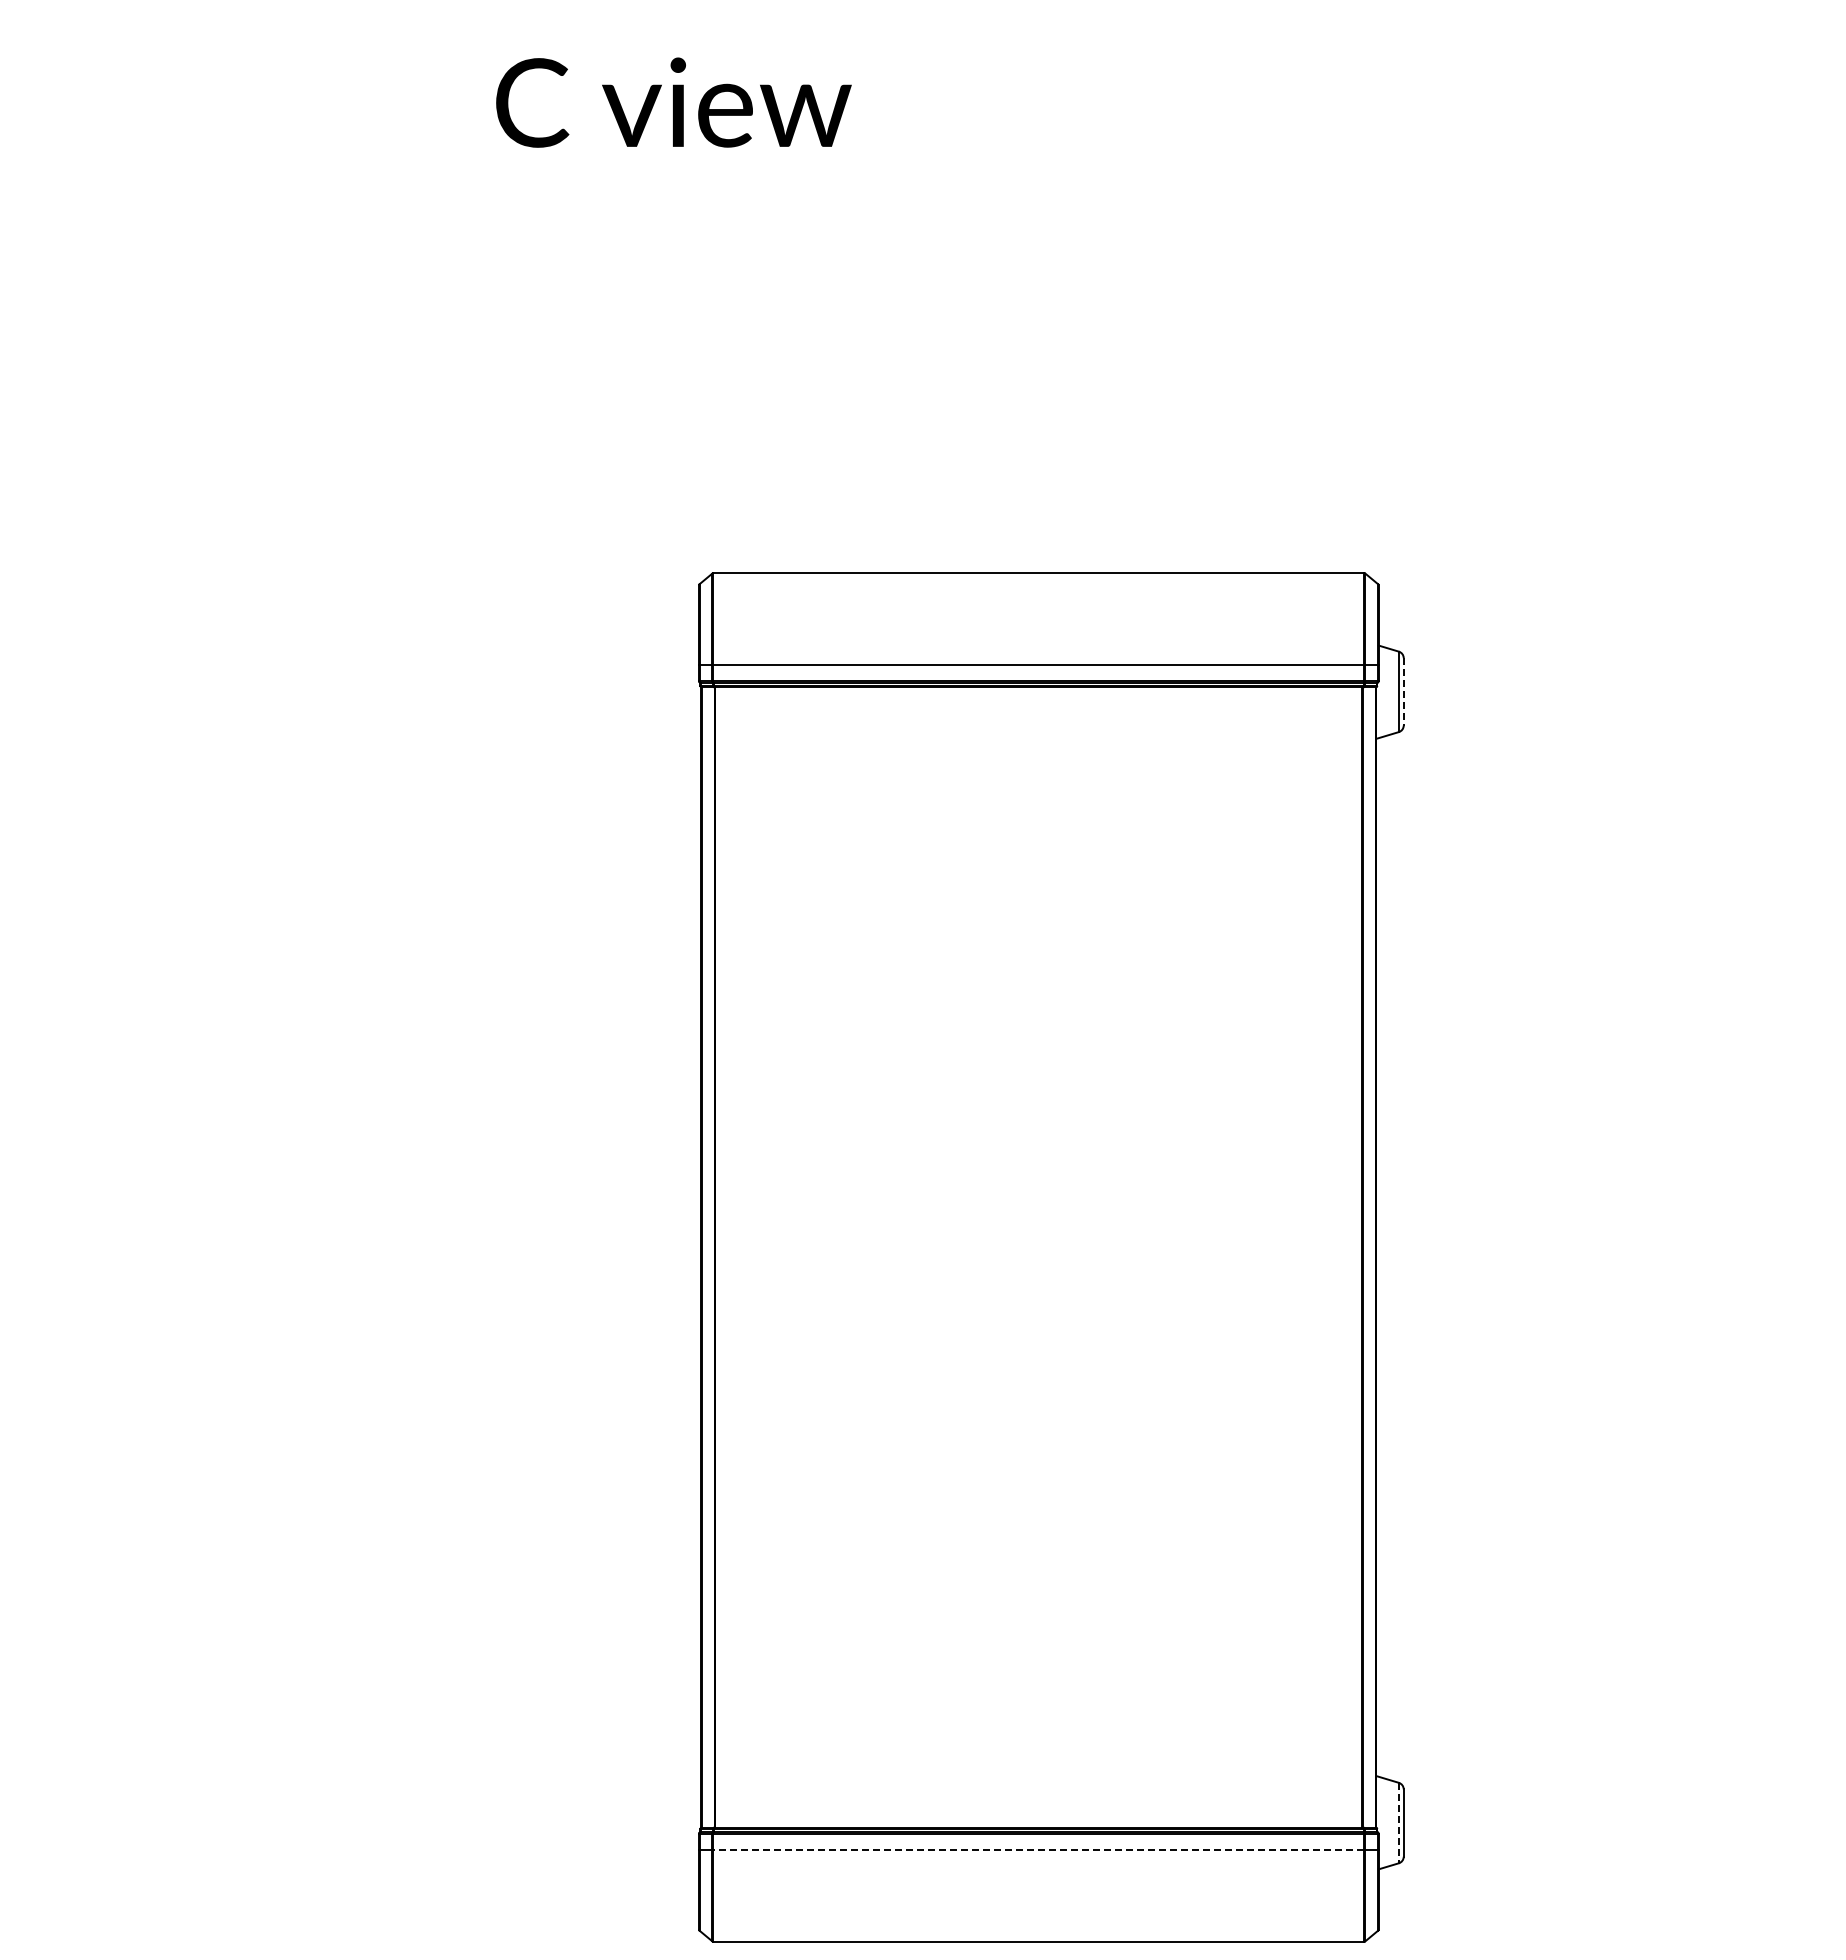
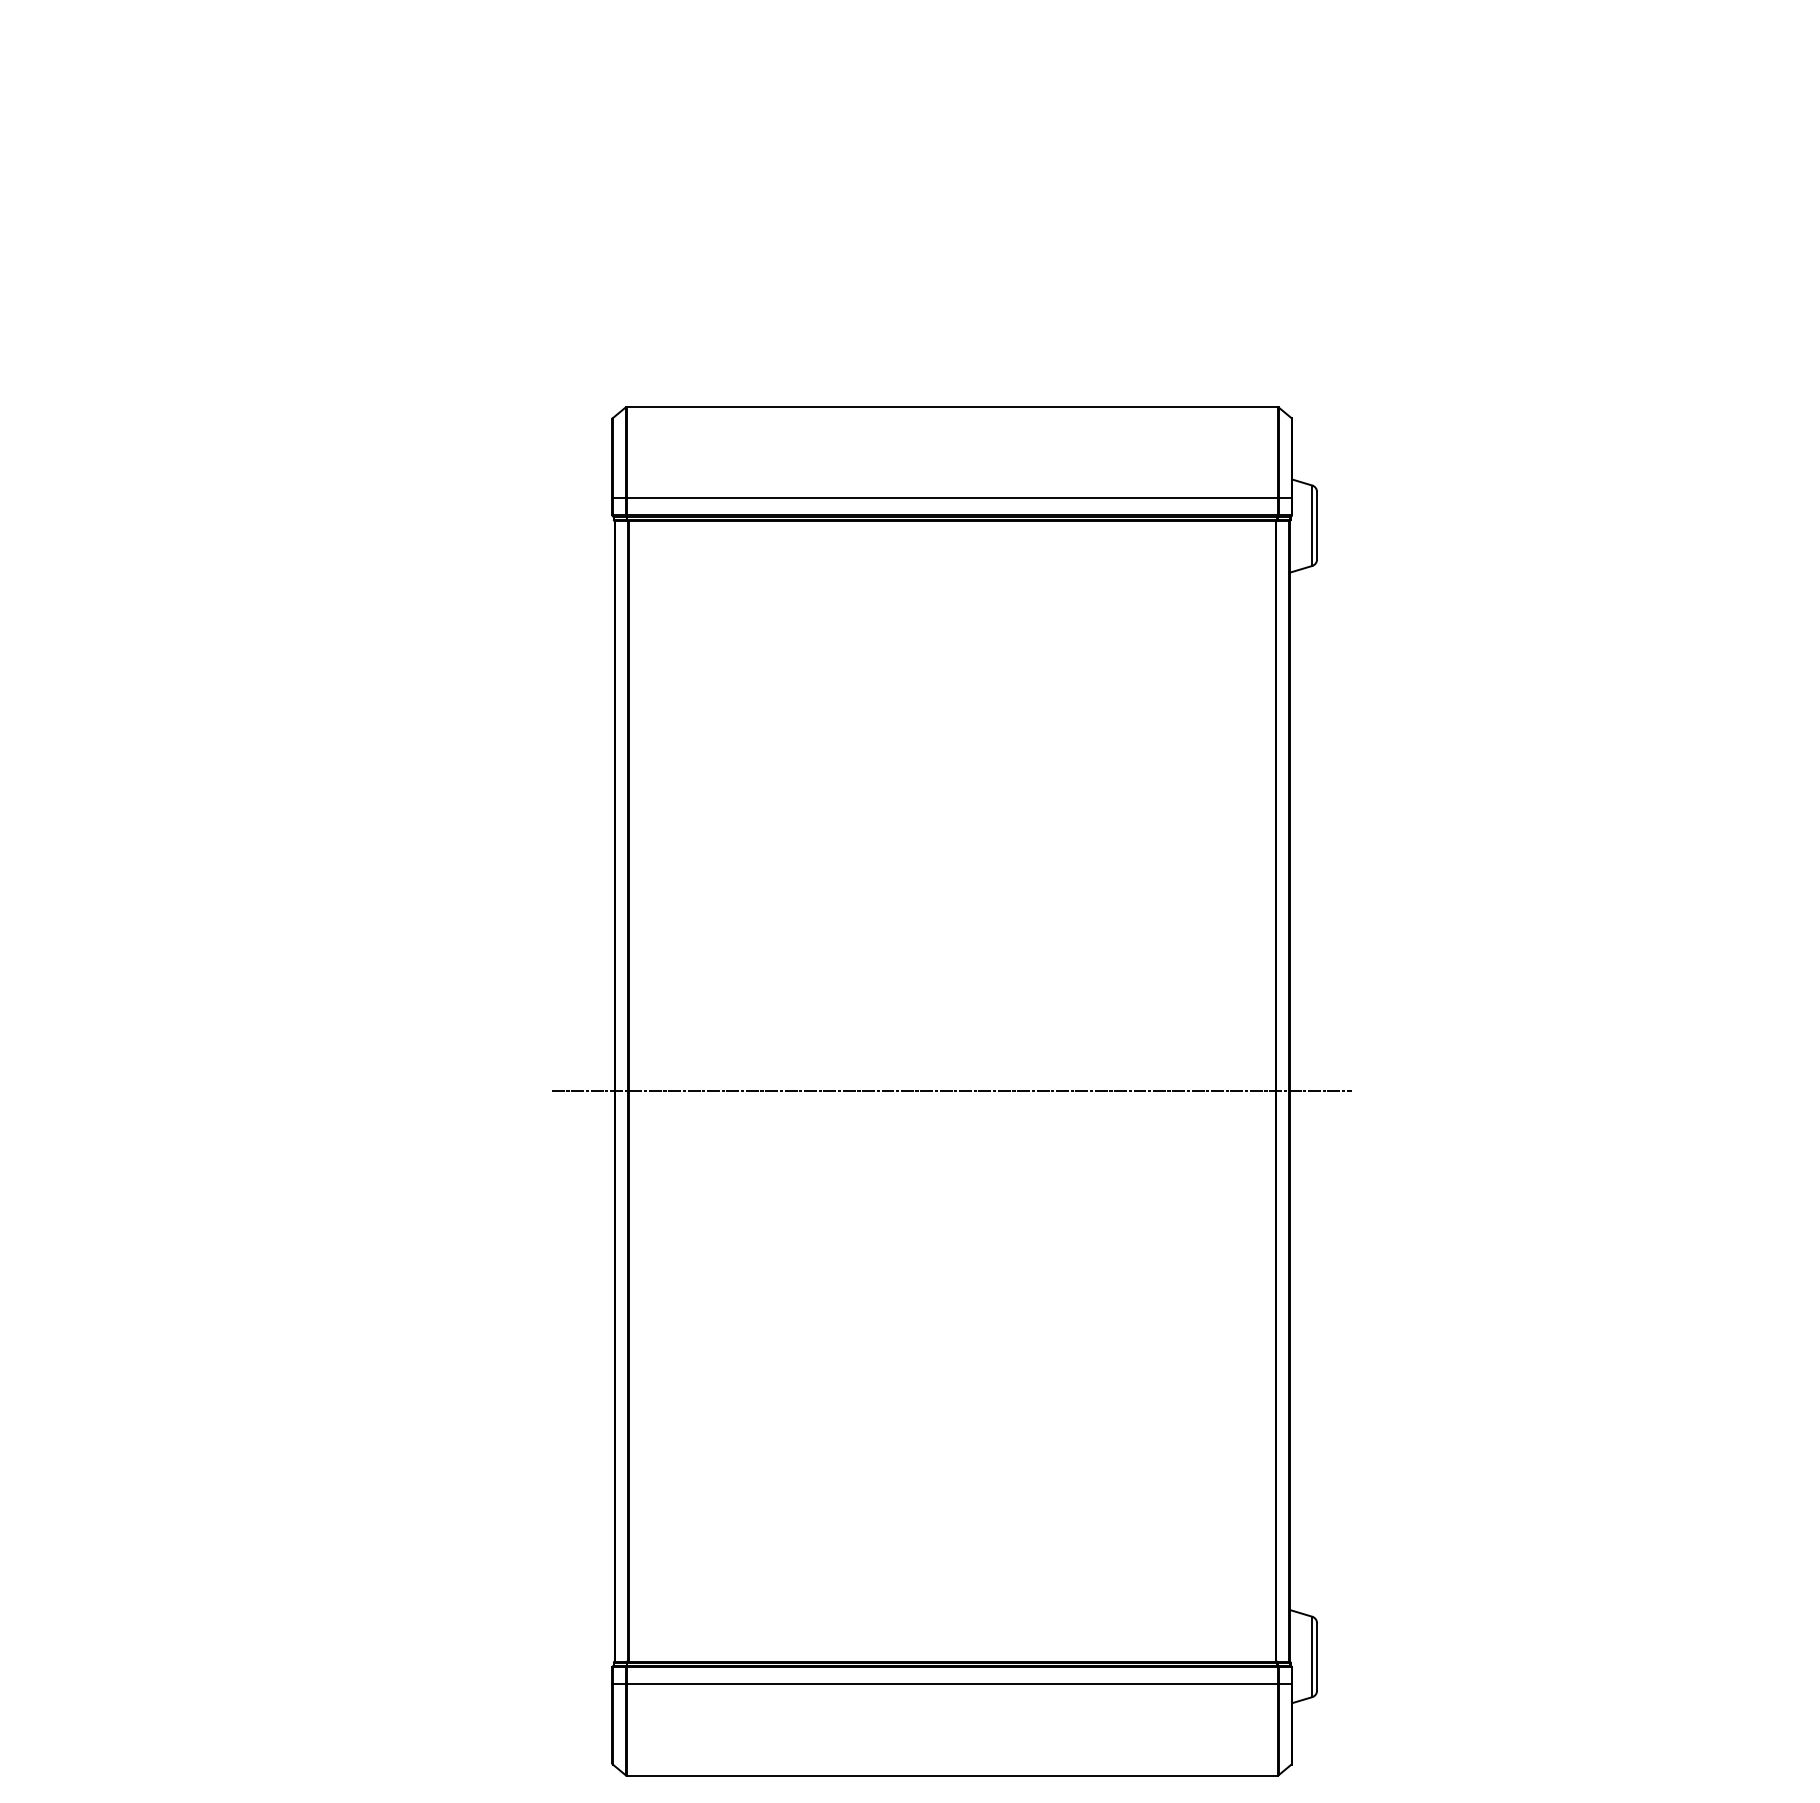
line: (1403, 691) -> (1316, 525), dashed -> solid
line: (1038, 1257) -> (951, 1091), added
line: (1398, 1823) -> (1311, 1657), dashed -> solid
line: (1038, 1850) -> (951, 1684), dashed -> solid

